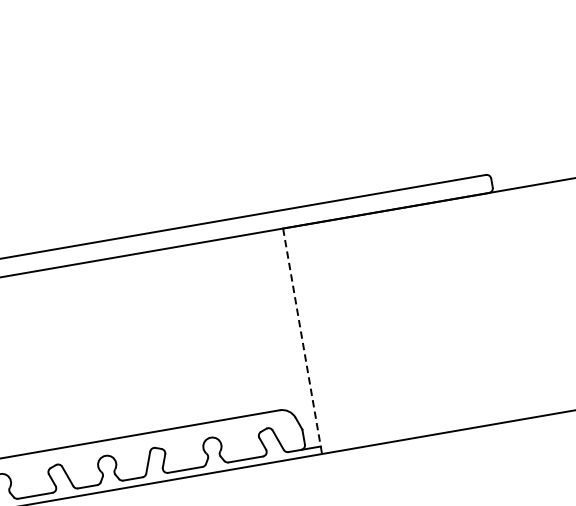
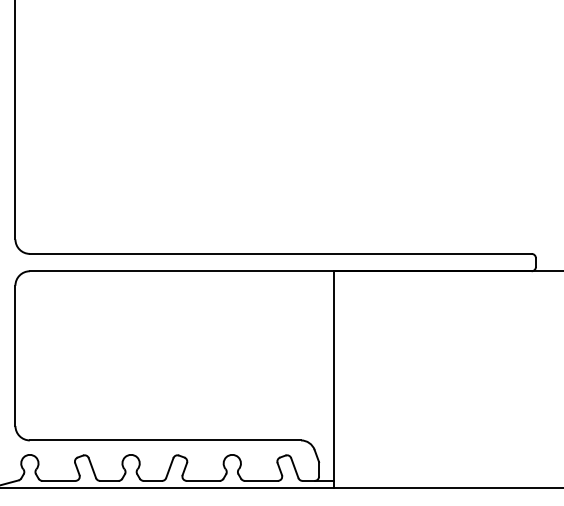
line: (302, 342) -> (333, 380), dashed -> solid

